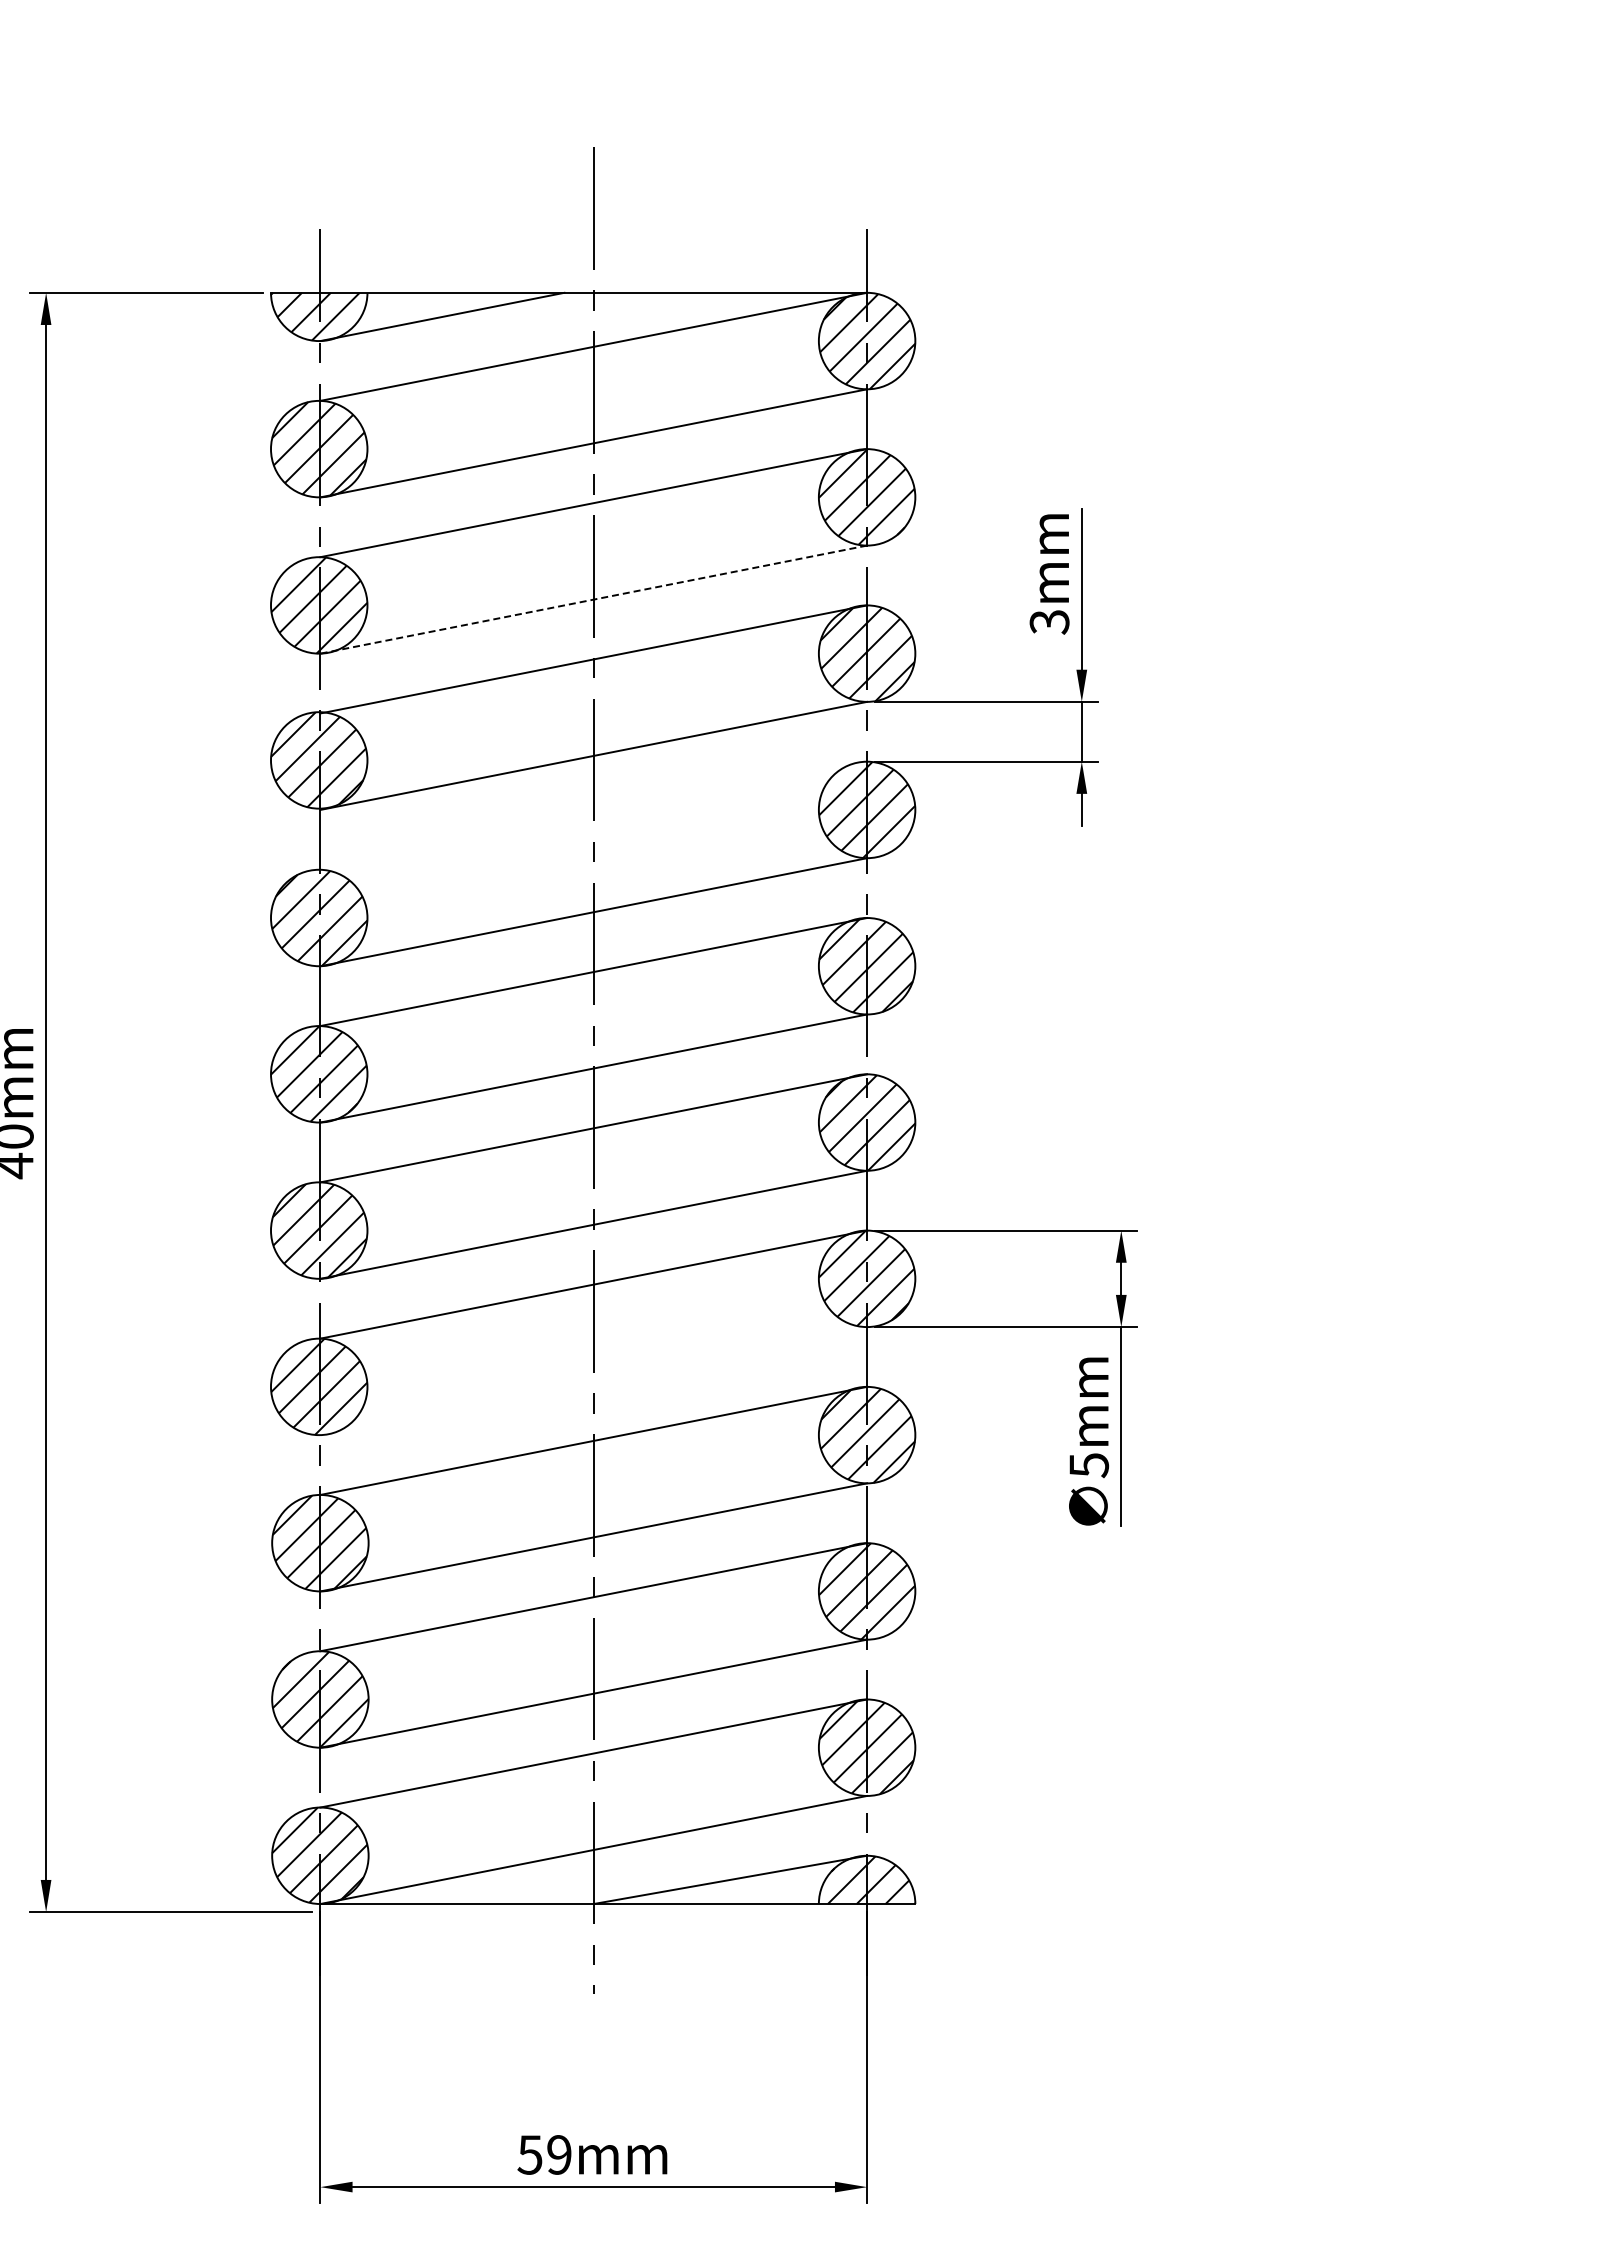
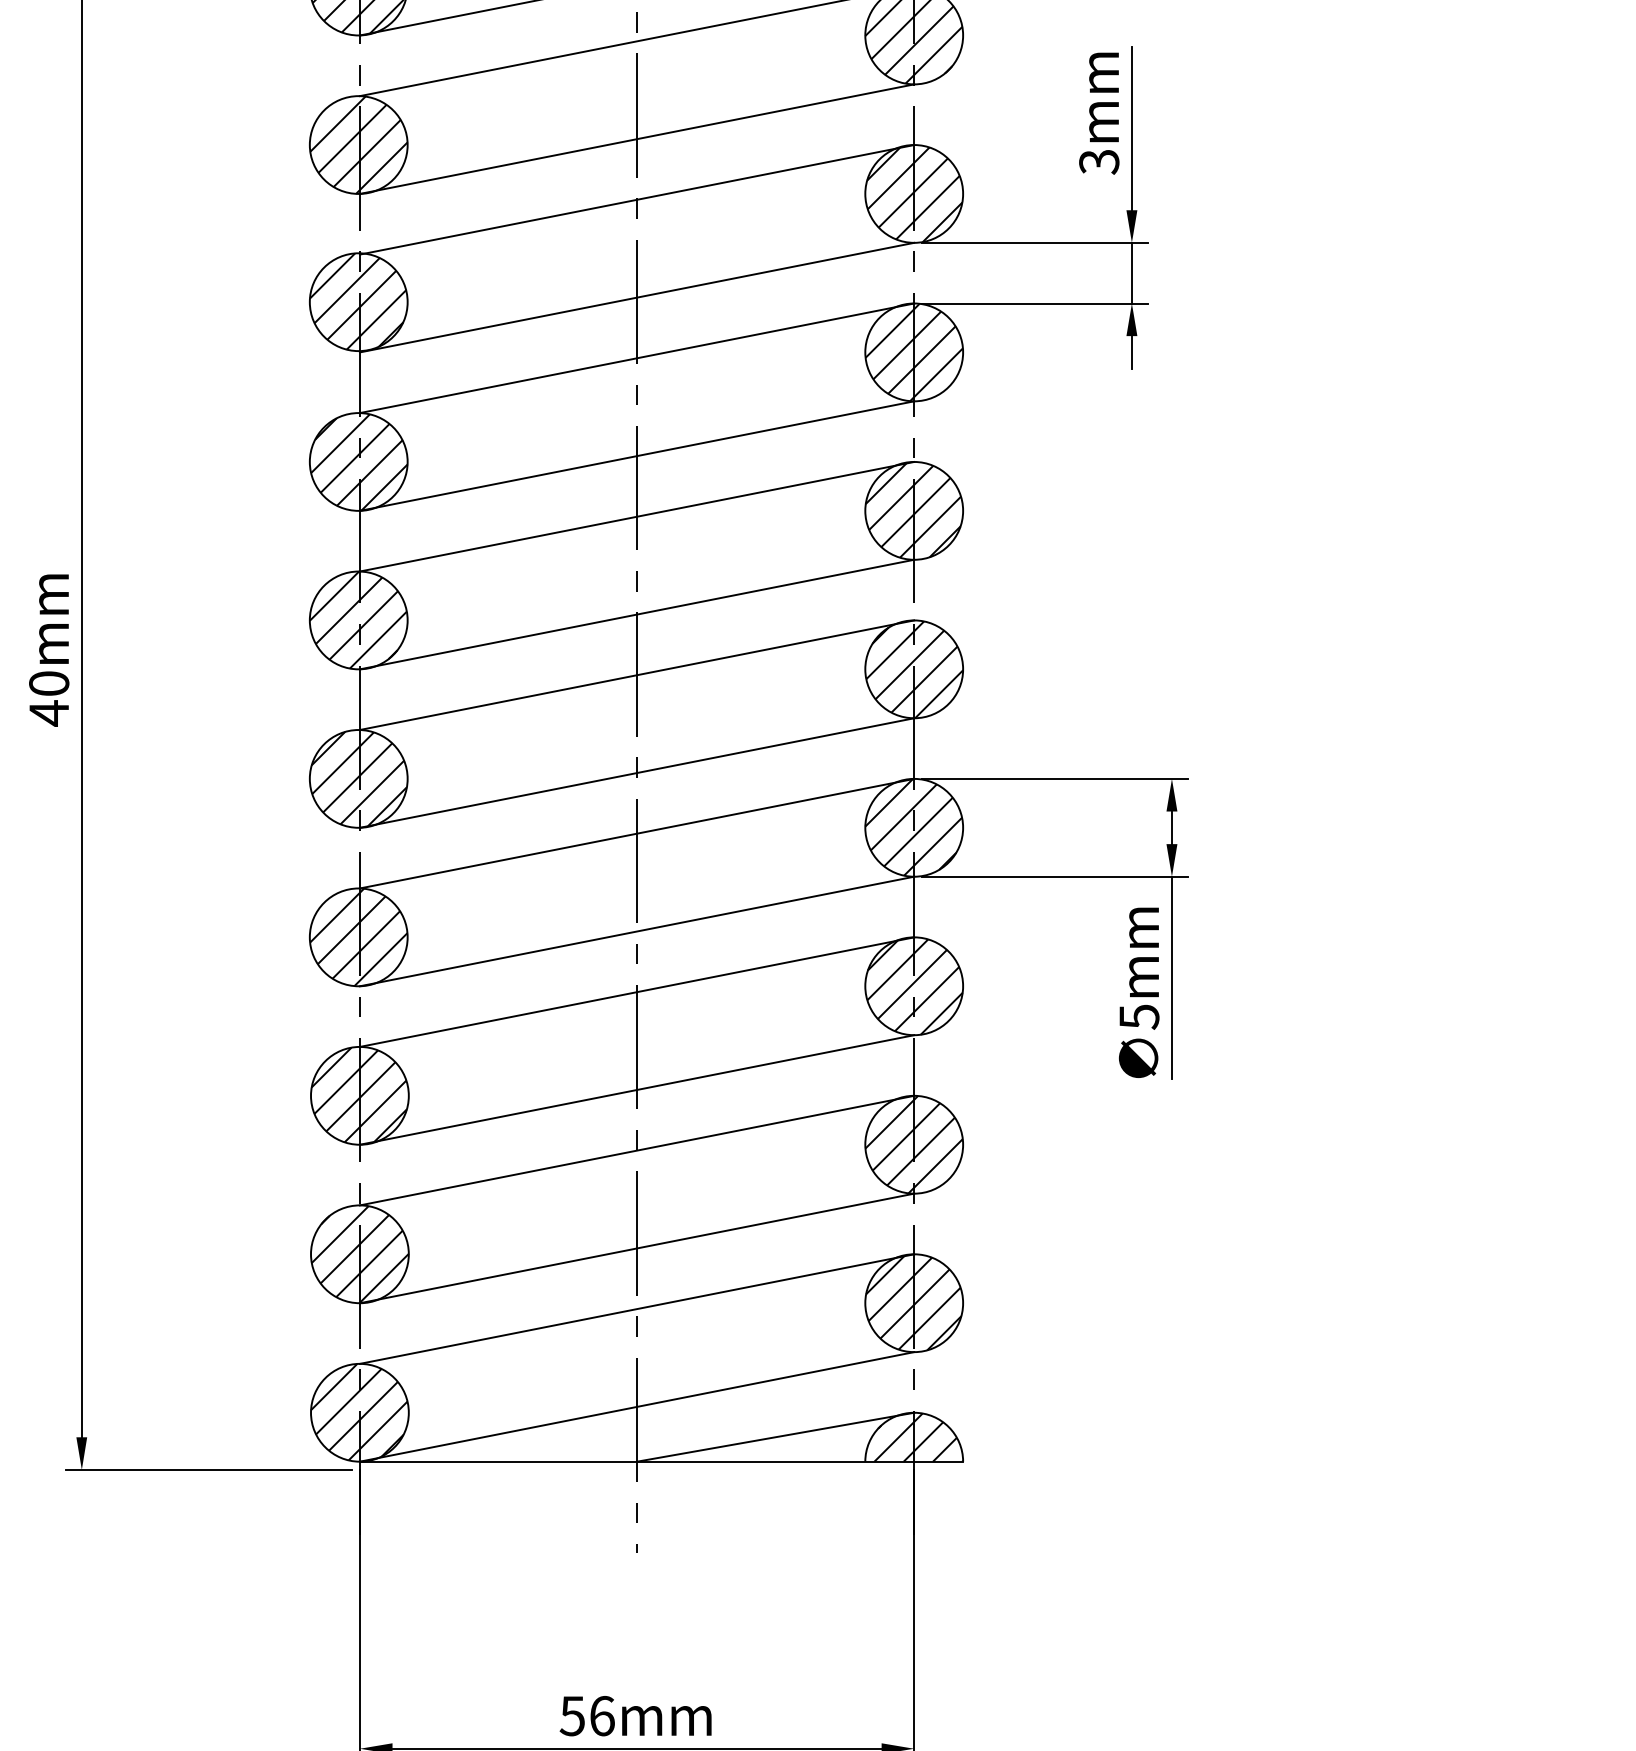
line: (593, 599) -> (636, 139), dashed -> solid
line: (593, 815) -> (636, 358), added
line: (593, 1381) -> (636, 931), added
text: (559, 2154) -> (602, 1715), 59mm -> 56mm

